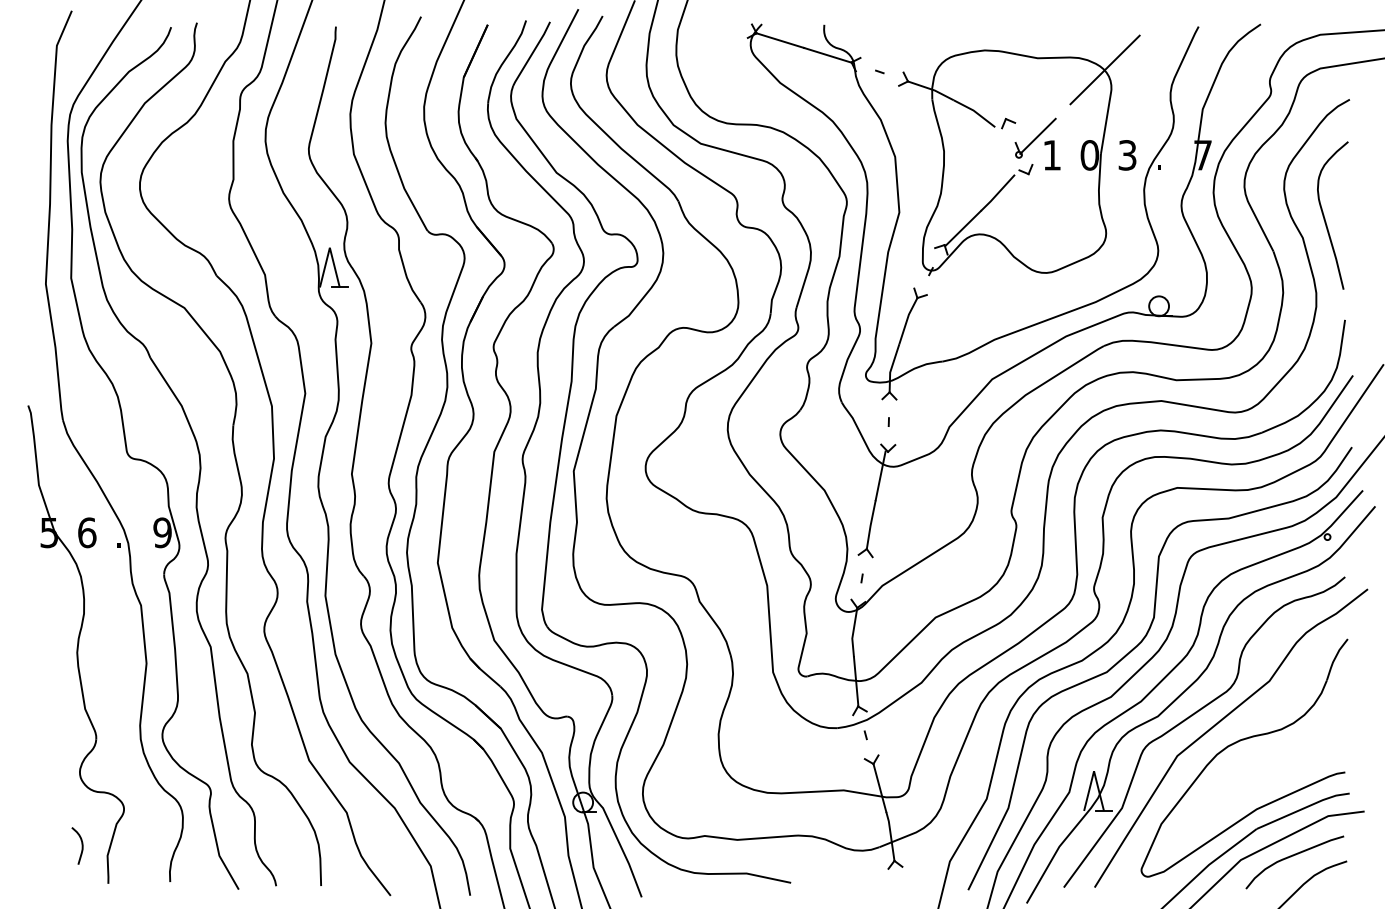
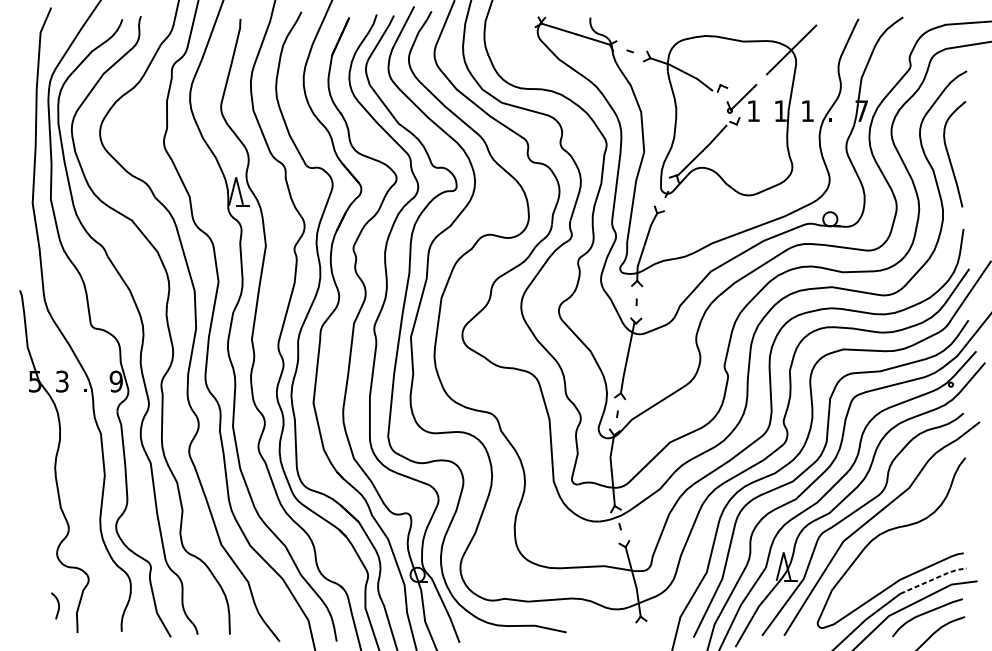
text: (1089, 155) -> (780, 111), 0 -> 1
text: (1127, 155) -> (807, 111), 3 -> 1
text: (87, 532) -> (62, 381), 6 -> 3
line: (1303, 808) -> (933, 579), solid -> dashed

